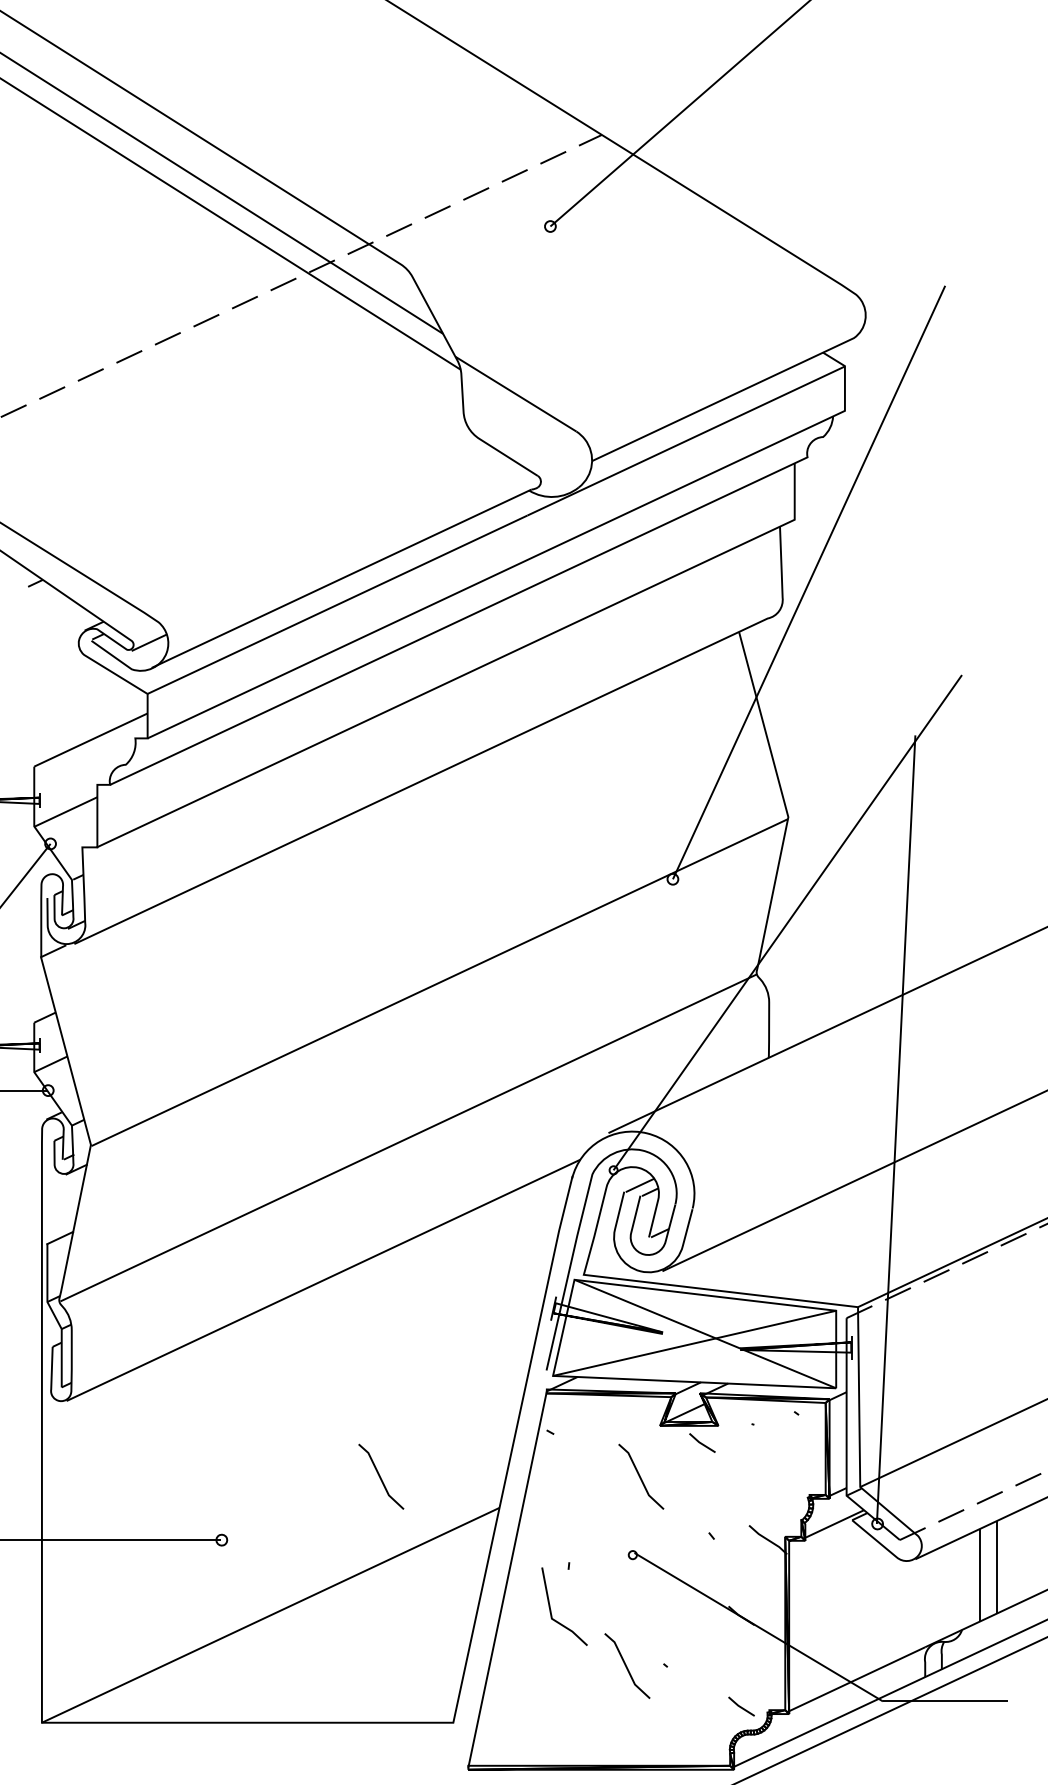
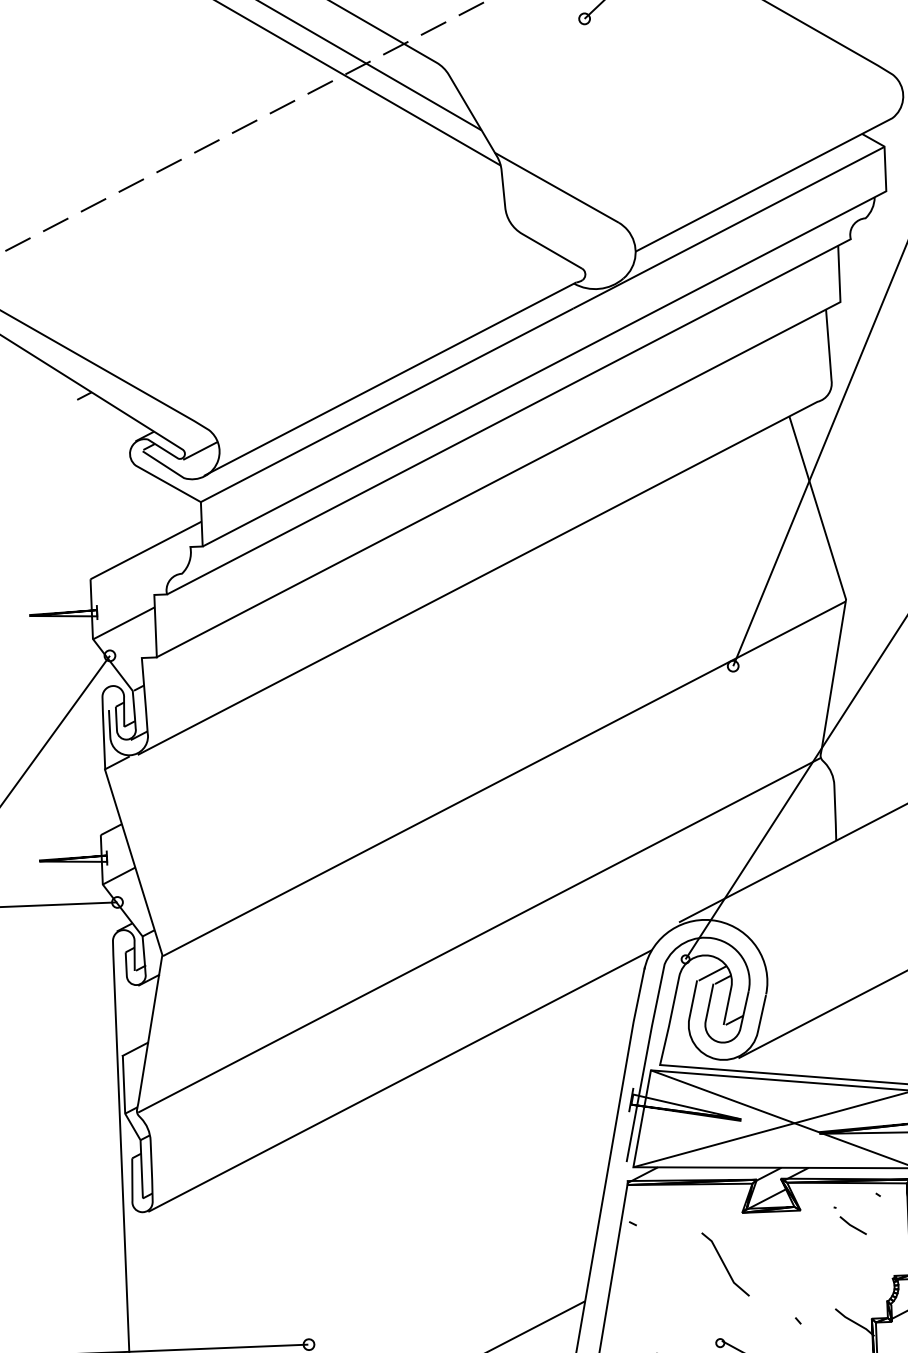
part: (702, 1442) -> (853, 1225), moved
part: (381, 1476) -> (465, 1274), removed

